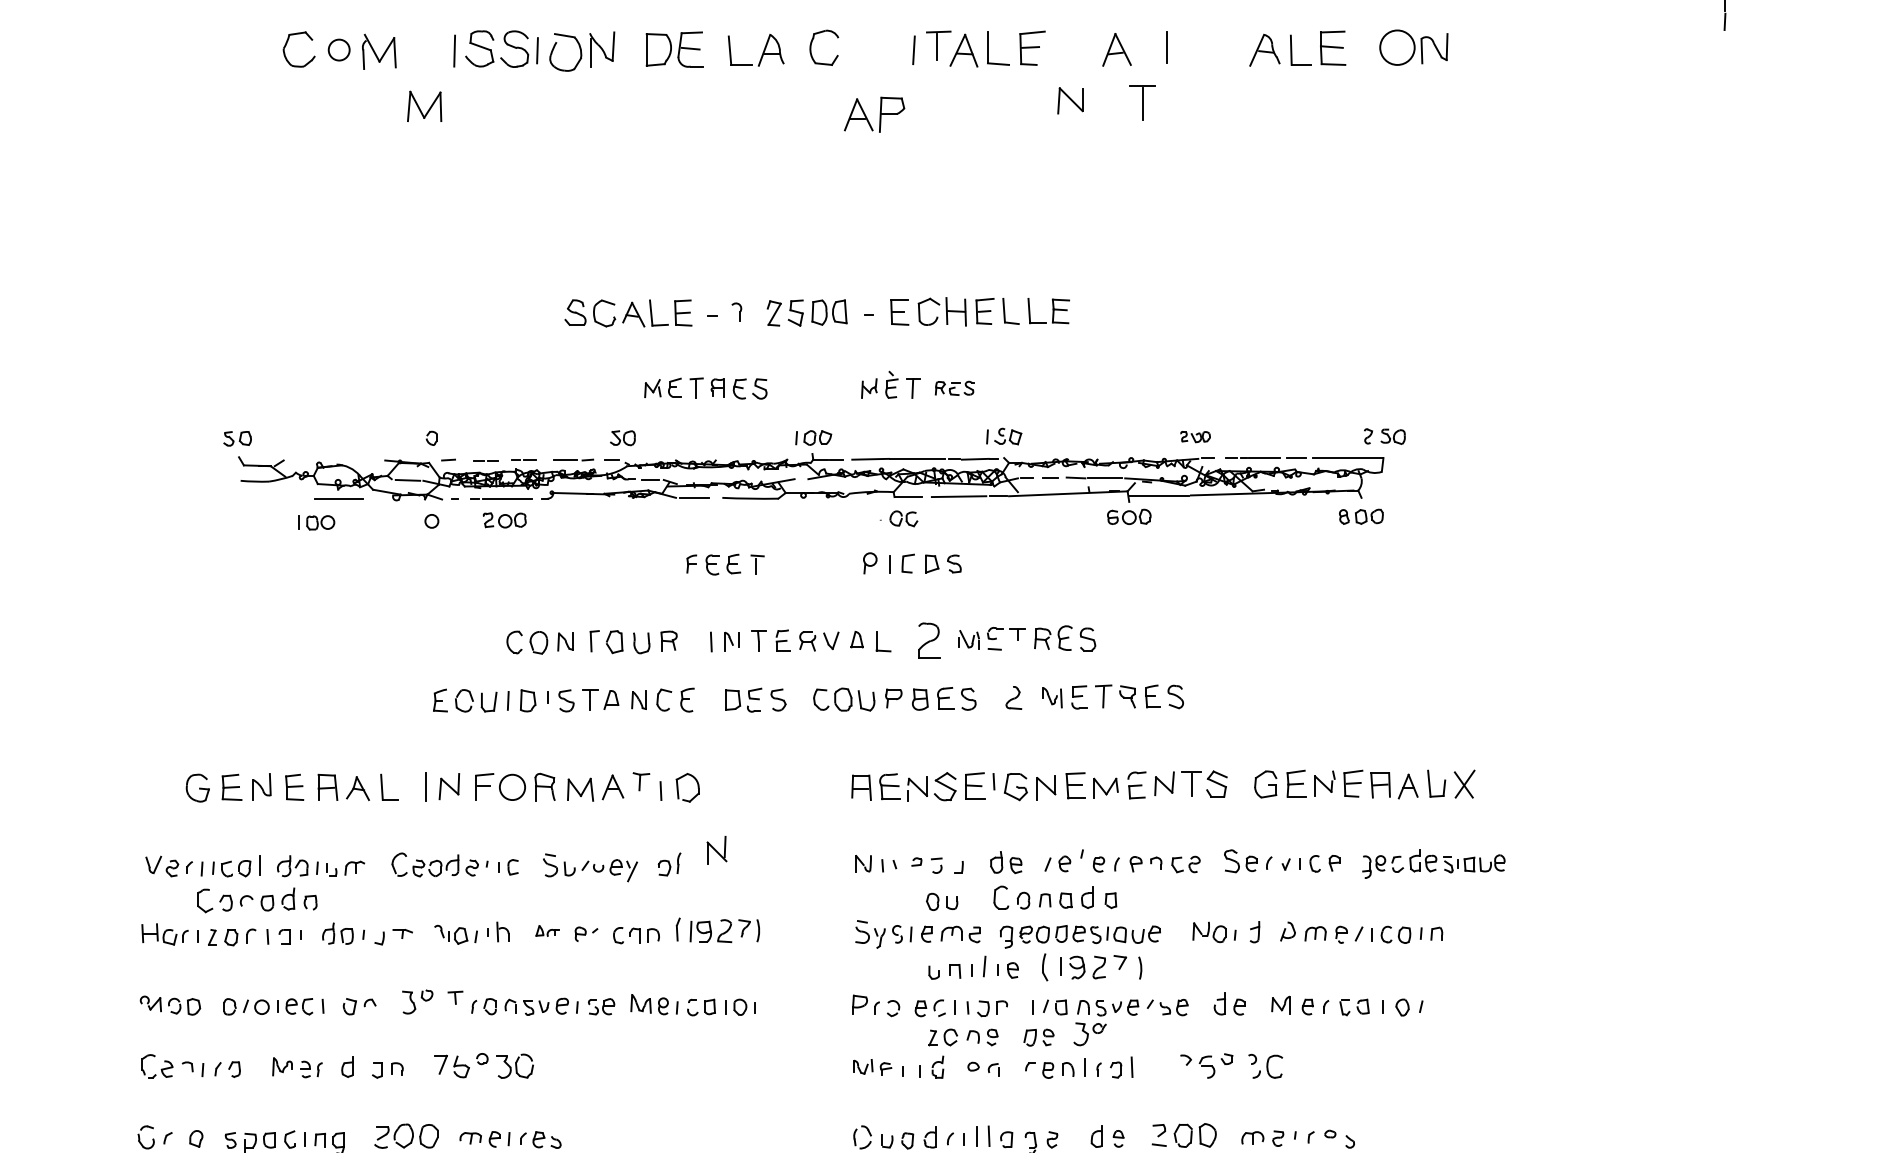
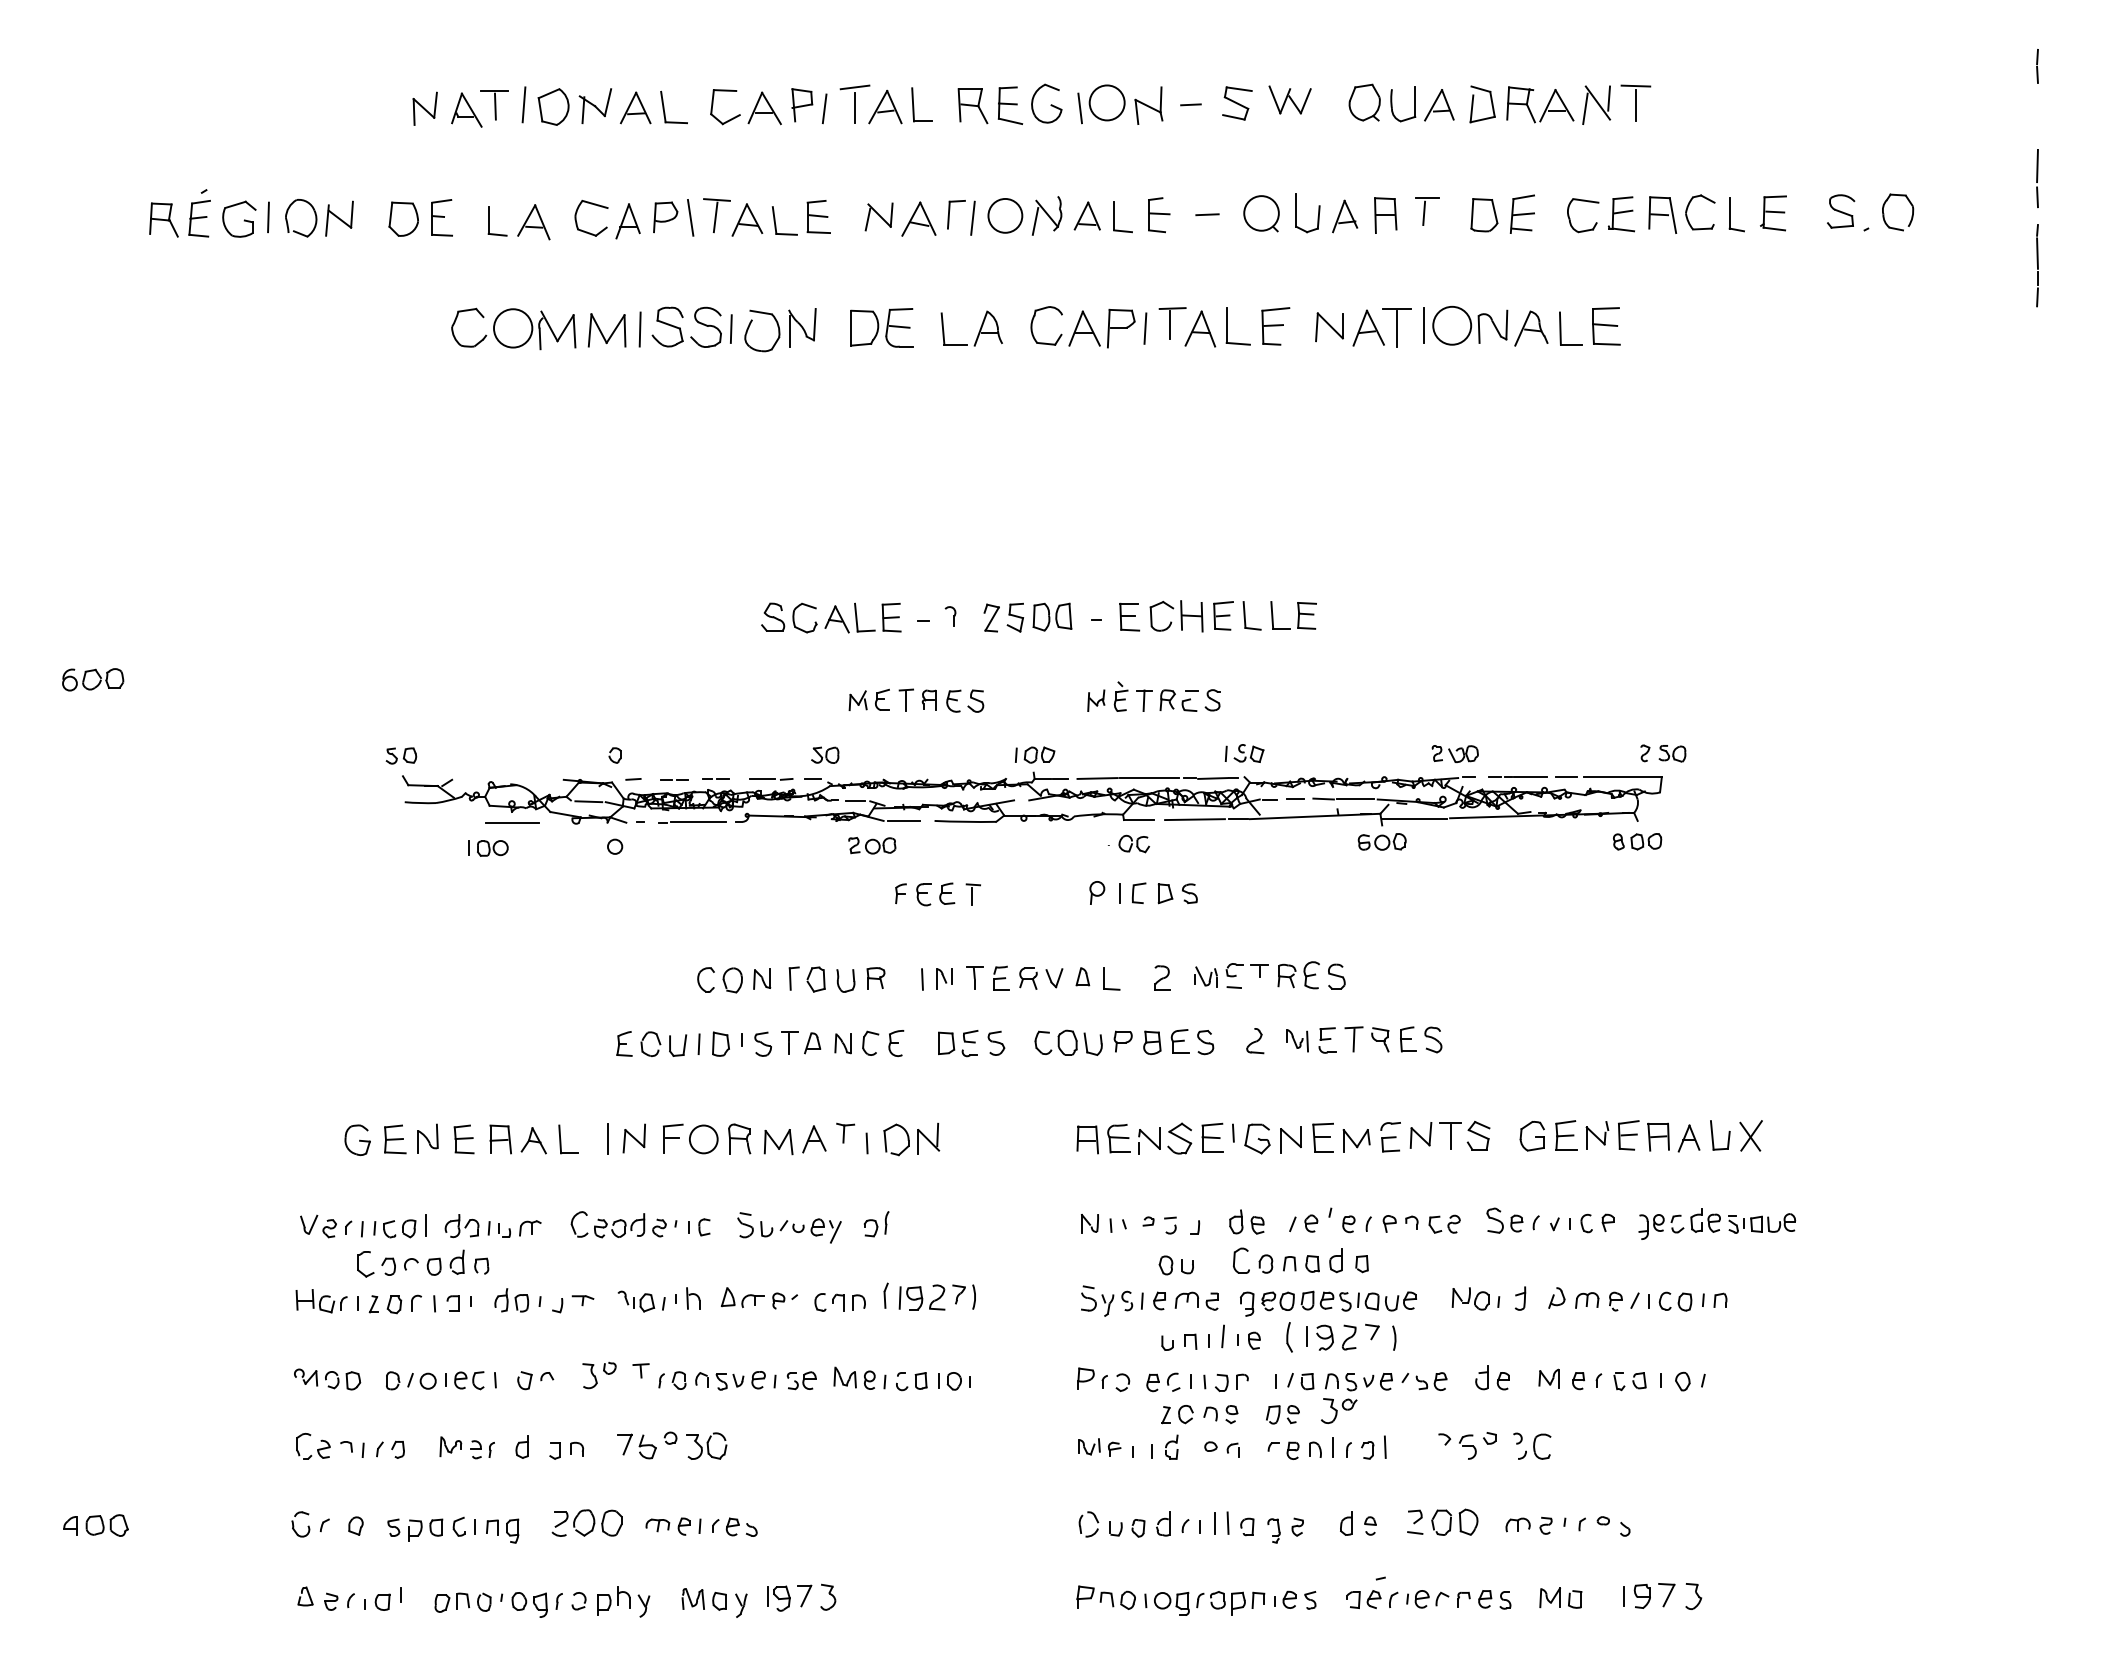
part: (1414, 47) -> (1470, 325), moved
circle: (339, 50) -> (513, 328), size x1.67
part: (1070, 101) -> (1329, 327), moved
part: (1142, 102) -> (1396, 327), moved
part: (424, 106) -> (606, 330), moved
part: (874, 114) -> (1101, 328), moved
part: (954, 388) -> (1189, 700), size x1.43
part: (1194, 436) -> (1454, 753), size x1.43
part: (504, 520) -> (872, 845), moved
part: (929, 640) -> (1162, 977), size x0.62
part: (716, 850) -> (928, 1138), moved
part: (547, 931) -> (742, 1297), size x1.67

